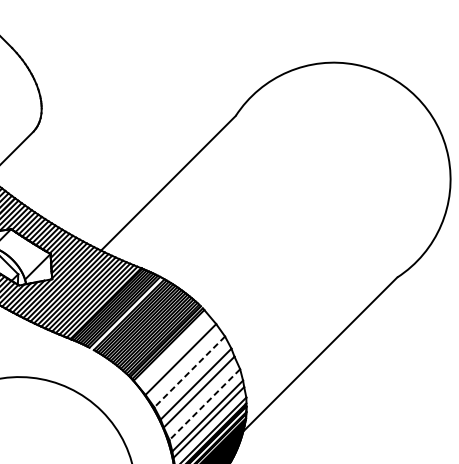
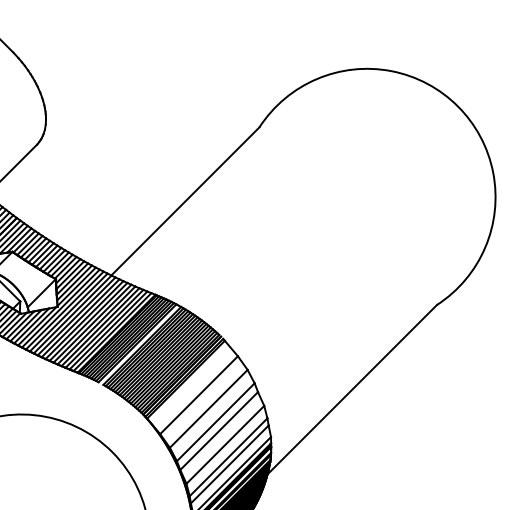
line: (189, 372) -> (208, 409), dashed -> solid
line: (204, 405) -> (225, 445), dashed -> solid

